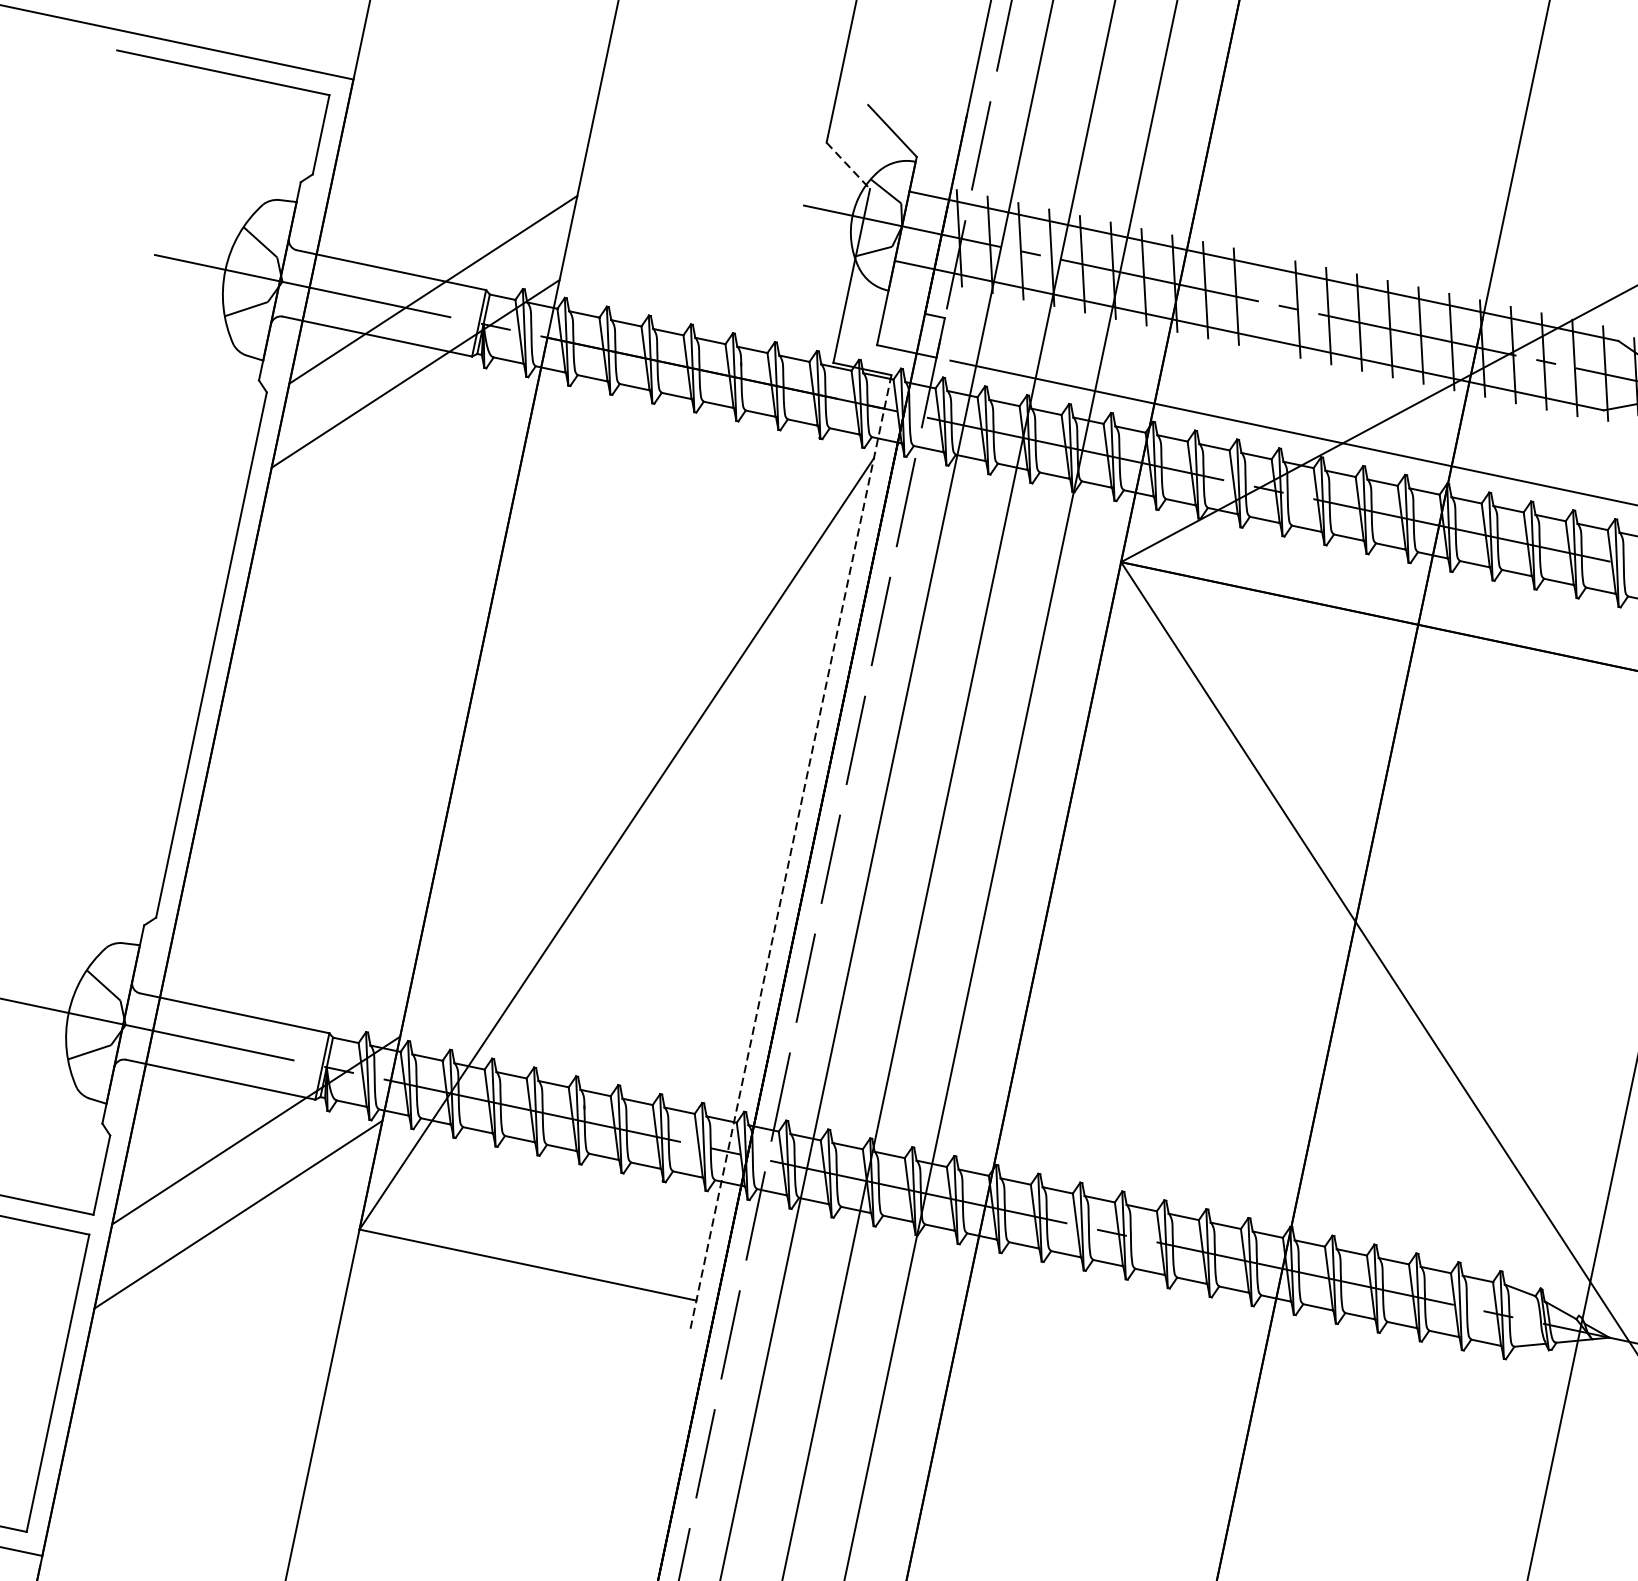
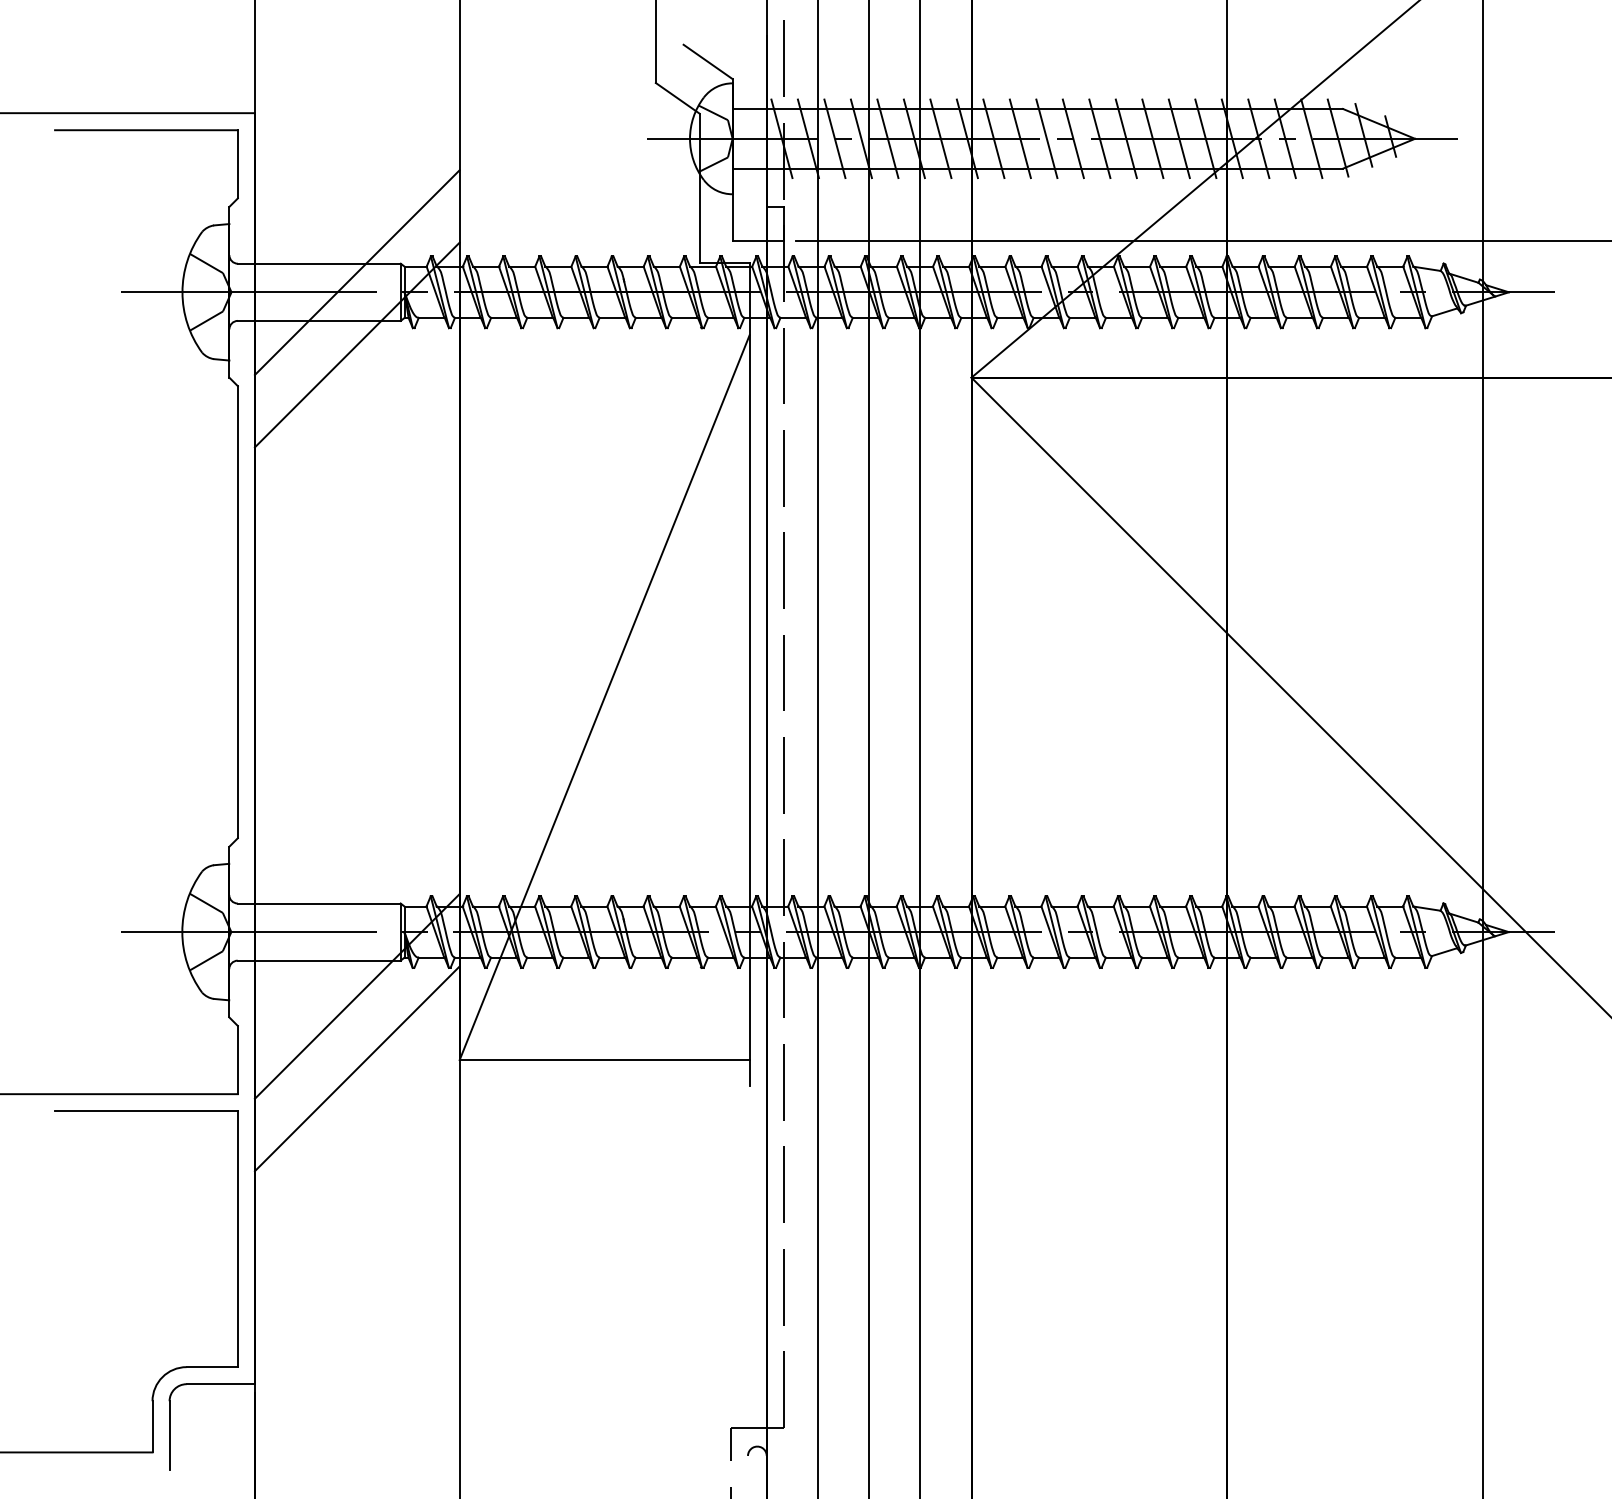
line: (847, 165) -> (677, 98), dashed -> solid
line: (1266, 302) -> (1046, 138), added
line: (790, 853) -> (749, 675), dashed -> solid

